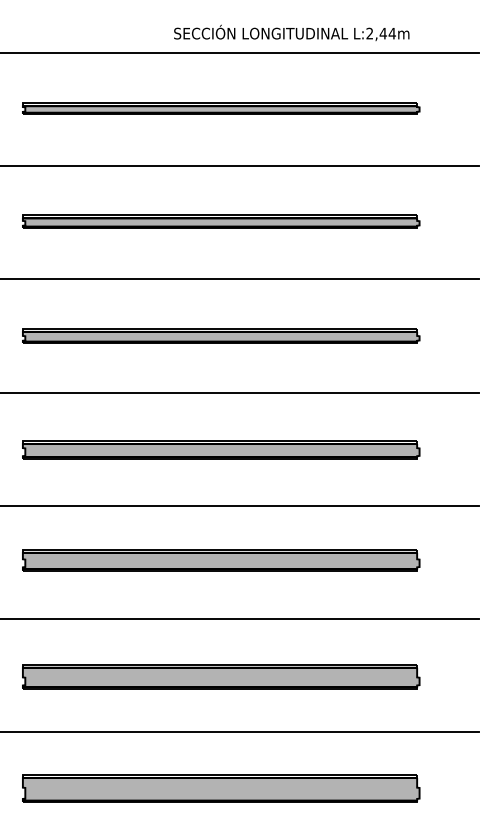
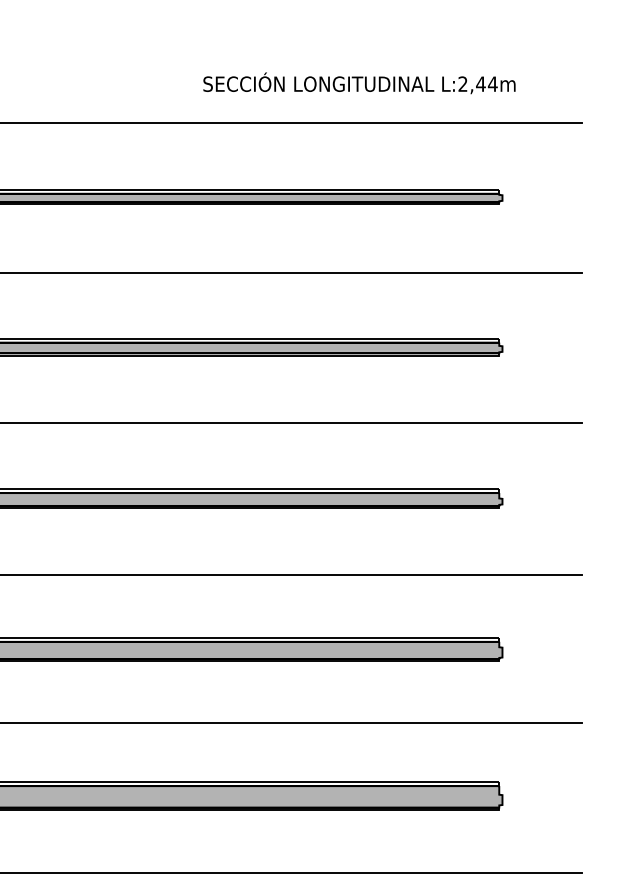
text: (291, 32) -> (359, 82), moved

